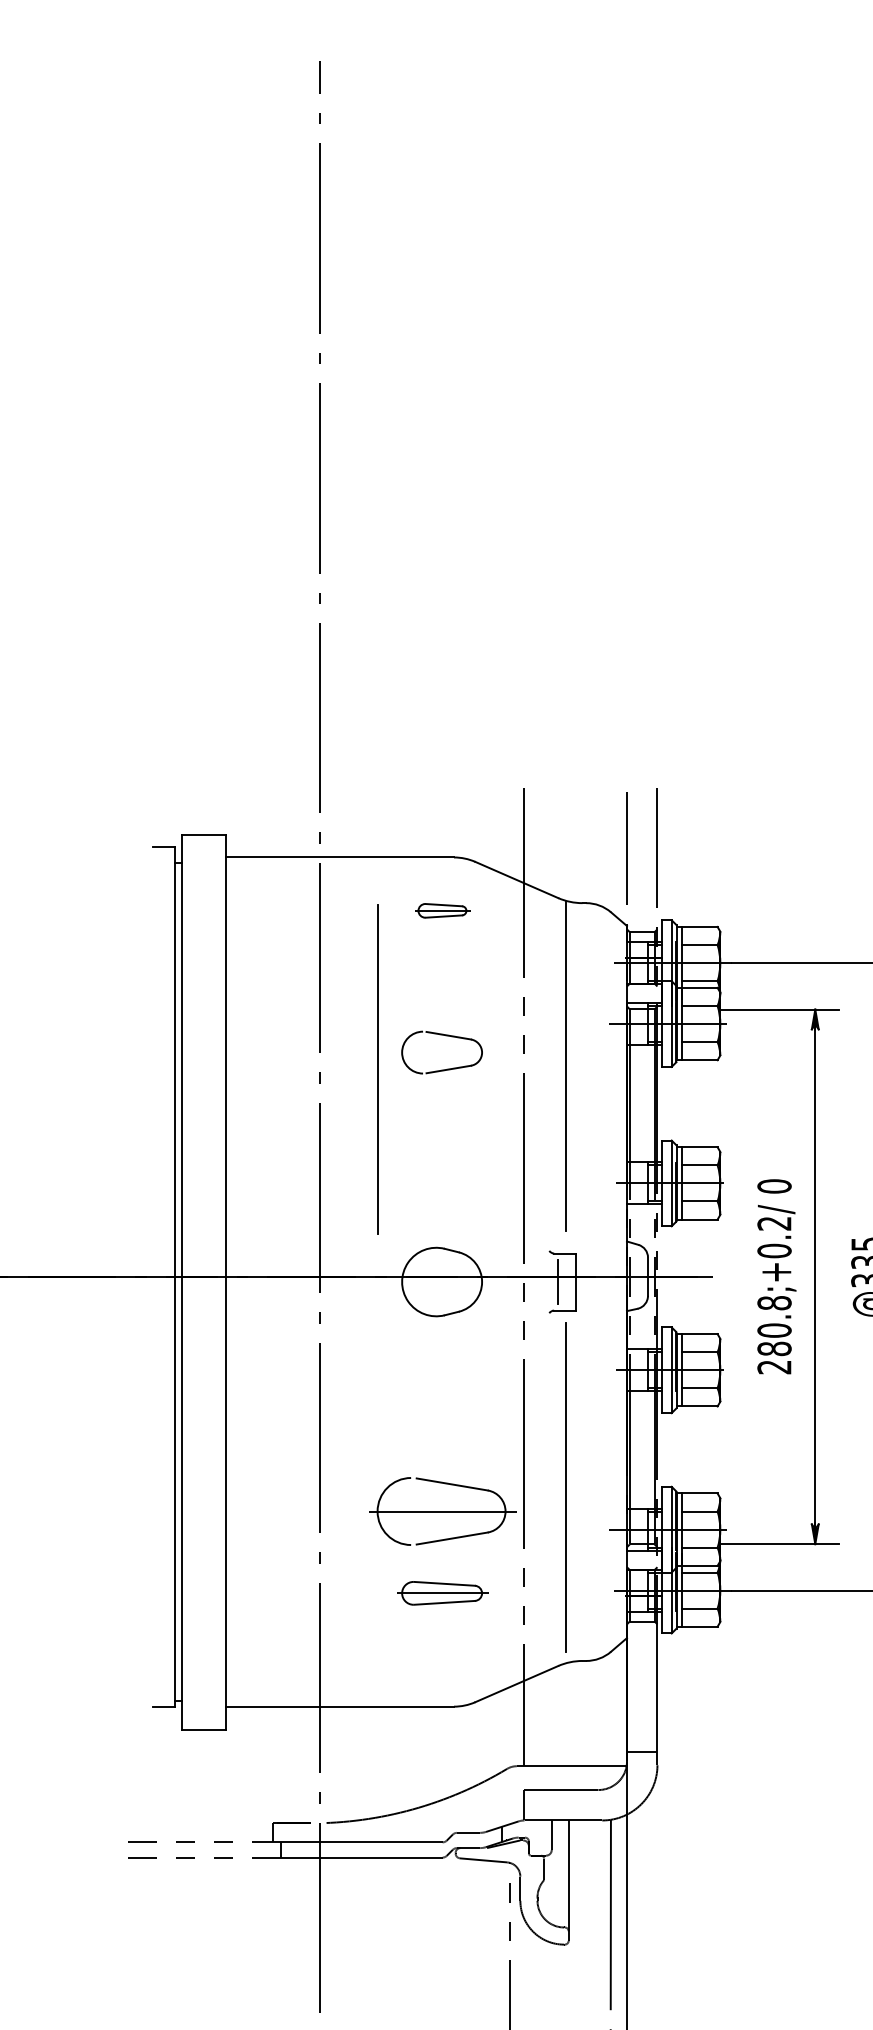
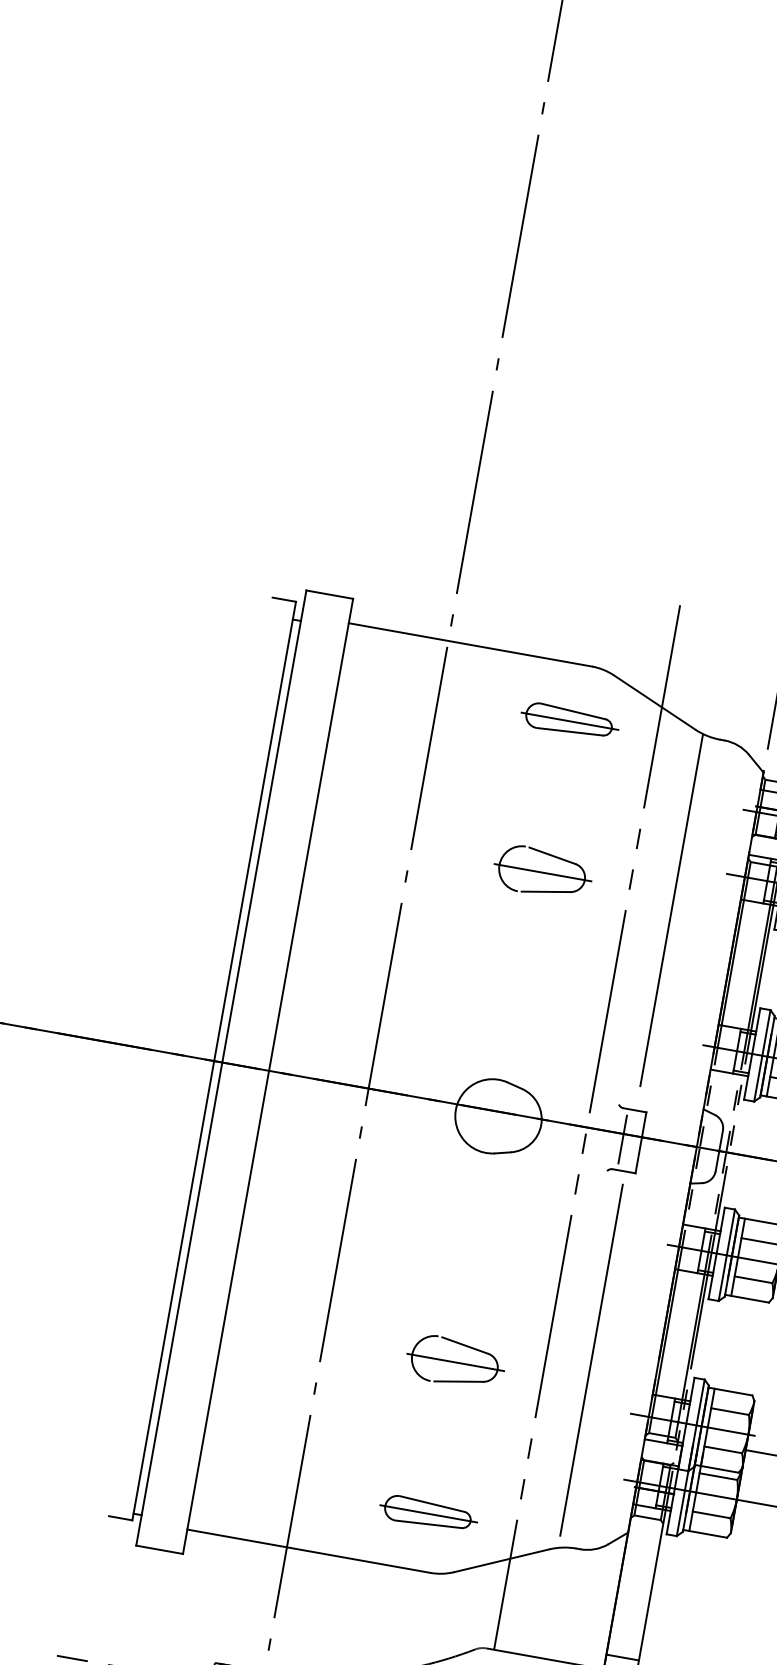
part: (442, 910) -> (569, 720), size x1.67
line: (442, 1052) -> (542, 872), added
line: (377, 1069) -> (469, 878), removed
part: (442, 1511) -> (455, 1362), size x0.62
part: (442, 1593) -> (428, 1513), moved

